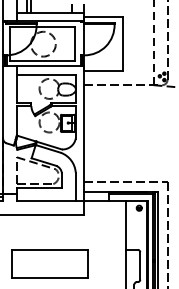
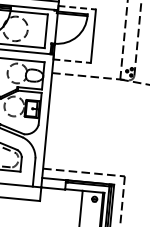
line: (103, 17) -> (77, 8), solid -> dashed
line: (103, 71) -> (72, 61), solid -> dashed

